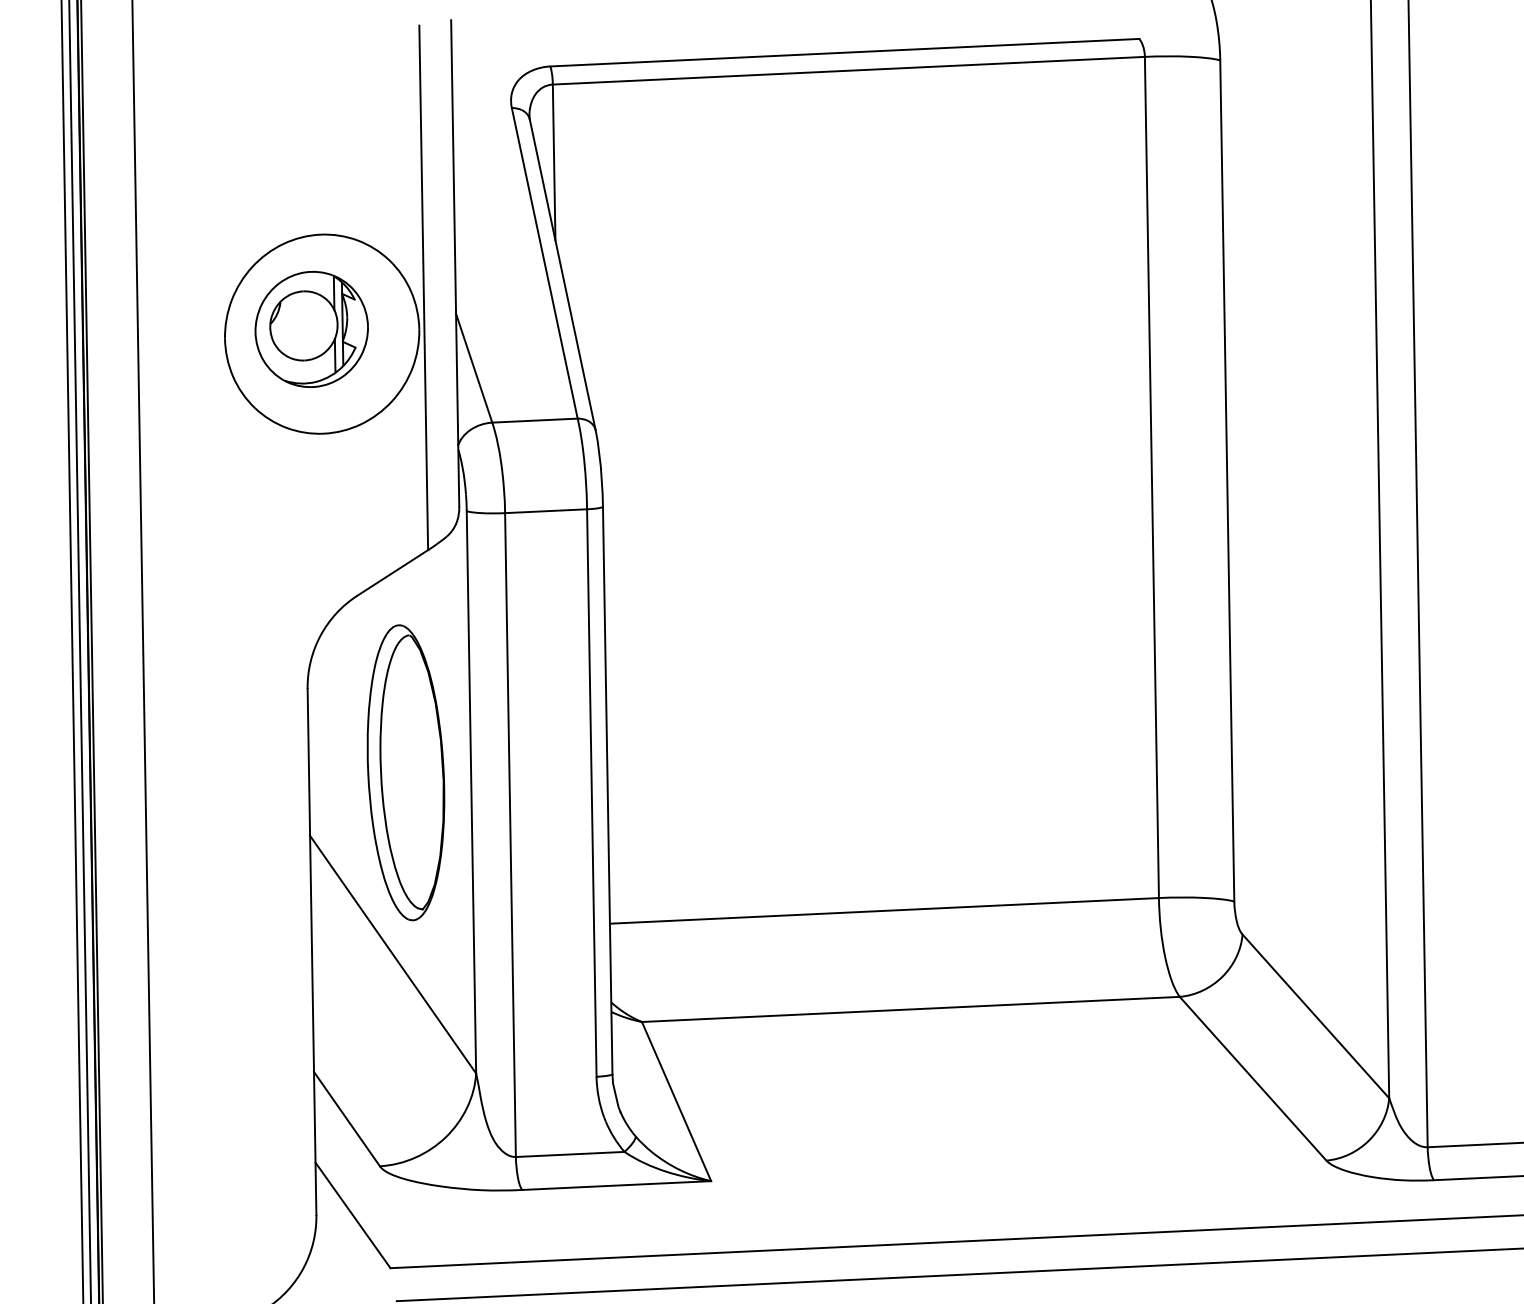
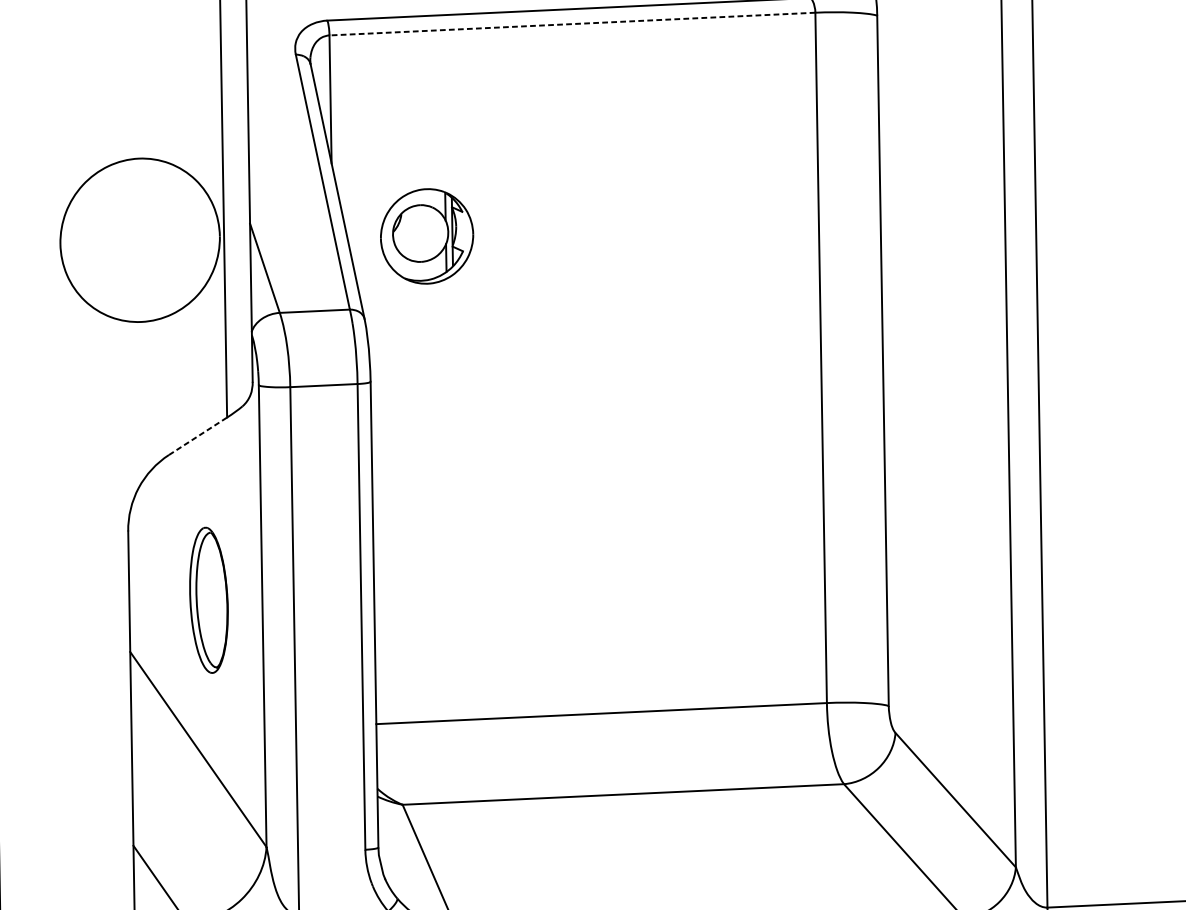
line: (848, 70) -> (572, 23), solid -> dashed
part: (311, 329) -> (426, 236), moved
line: (393, 572) -> (198, 435), solid -> dashed
part: (405, 772) -> (208, 600), size x0.6

